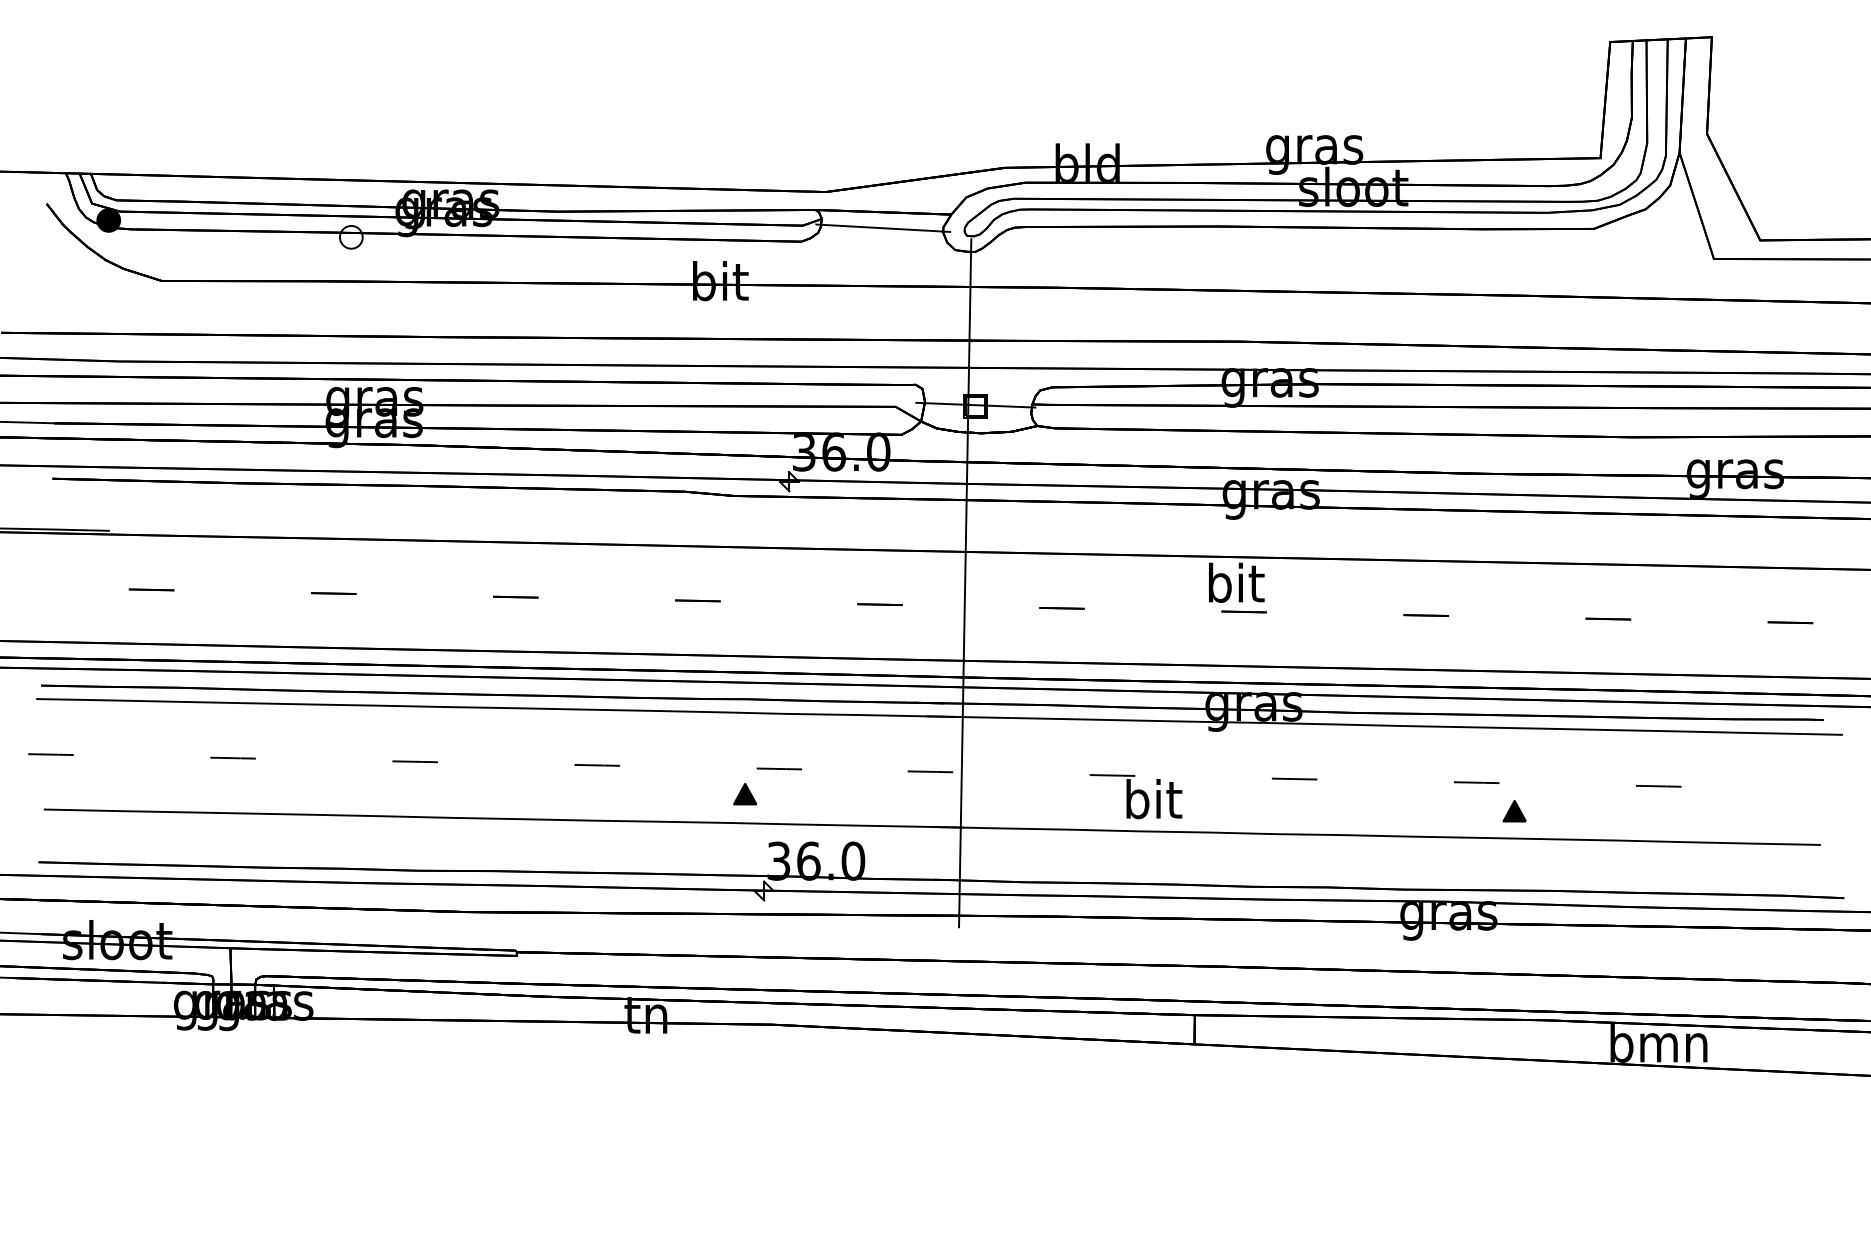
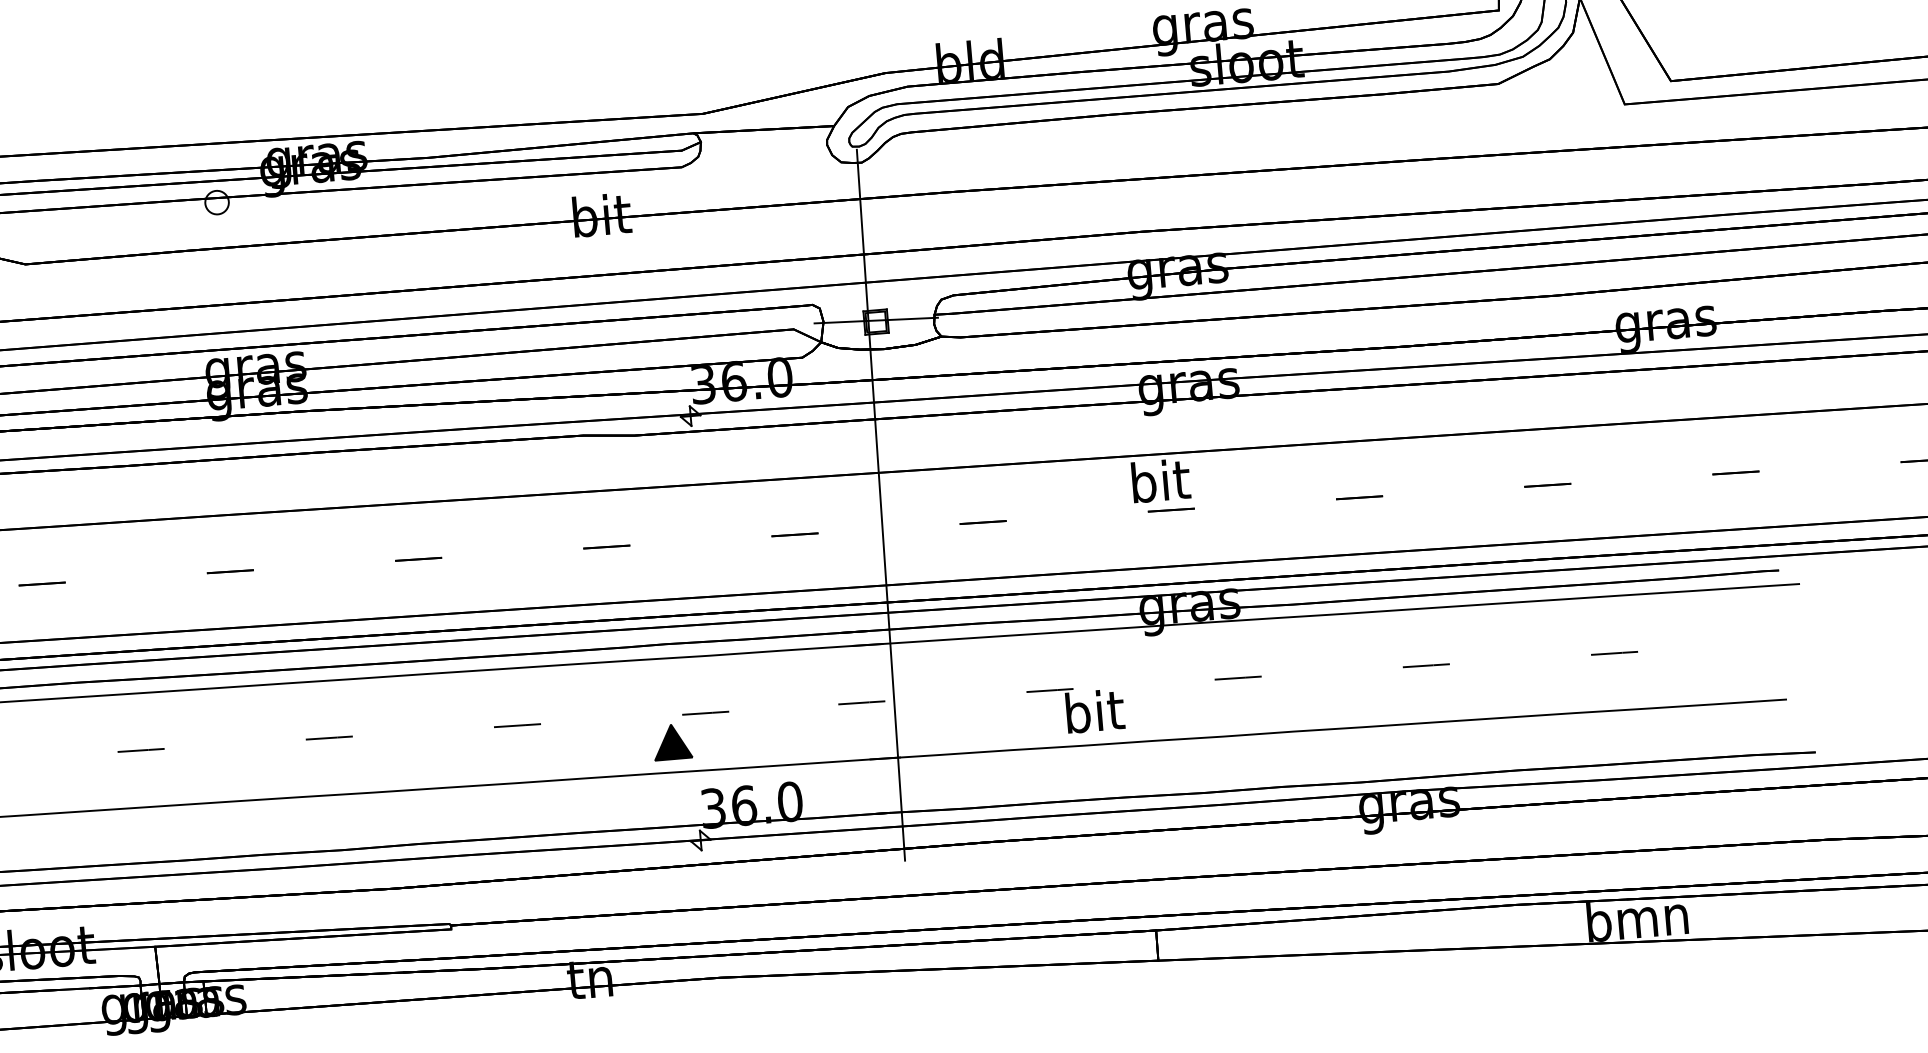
line: (883, 227) -> (765, 145), removed
part: (745, 794) -> (673, 742), size x1.6
part: (1514, 811) -> (1467, 692), removed

